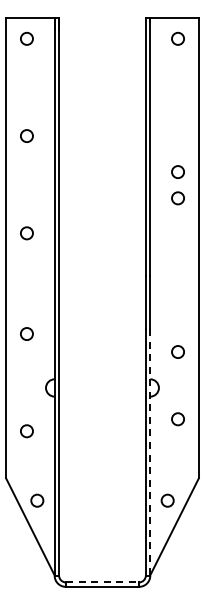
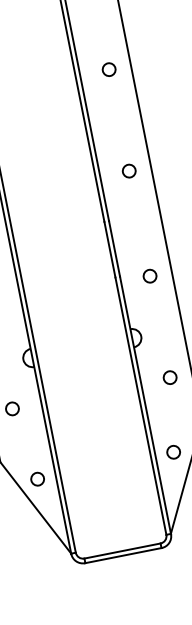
circle: (177, 171) -> (108, 69), moved
circle: (177, 198) -> (128, 171), moved
circle: (177, 351) -> (149, 275), moved
circle: (177, 419) -> (169, 378), moved
line: (150, 452) -> (145, 405), dashed -> solid
line: (102, 582) -> (122, 551), dashed -> solid

